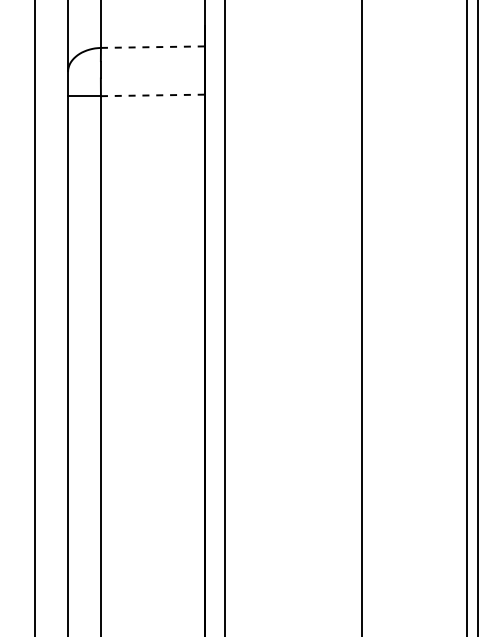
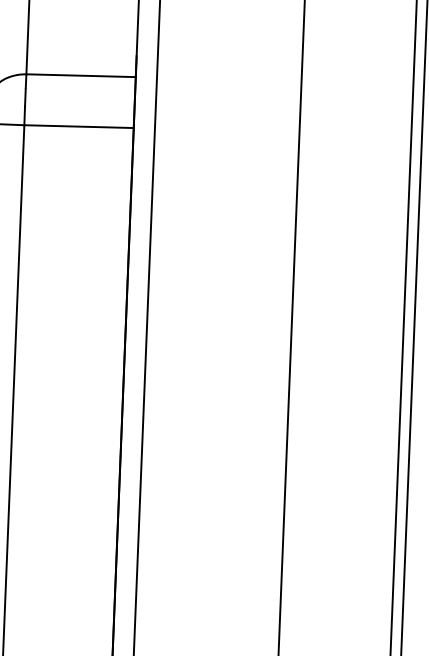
line: (152, 47) -> (80, 76), dashed -> solid
line: (152, 95) -> (78, 126), dashed -> solid

